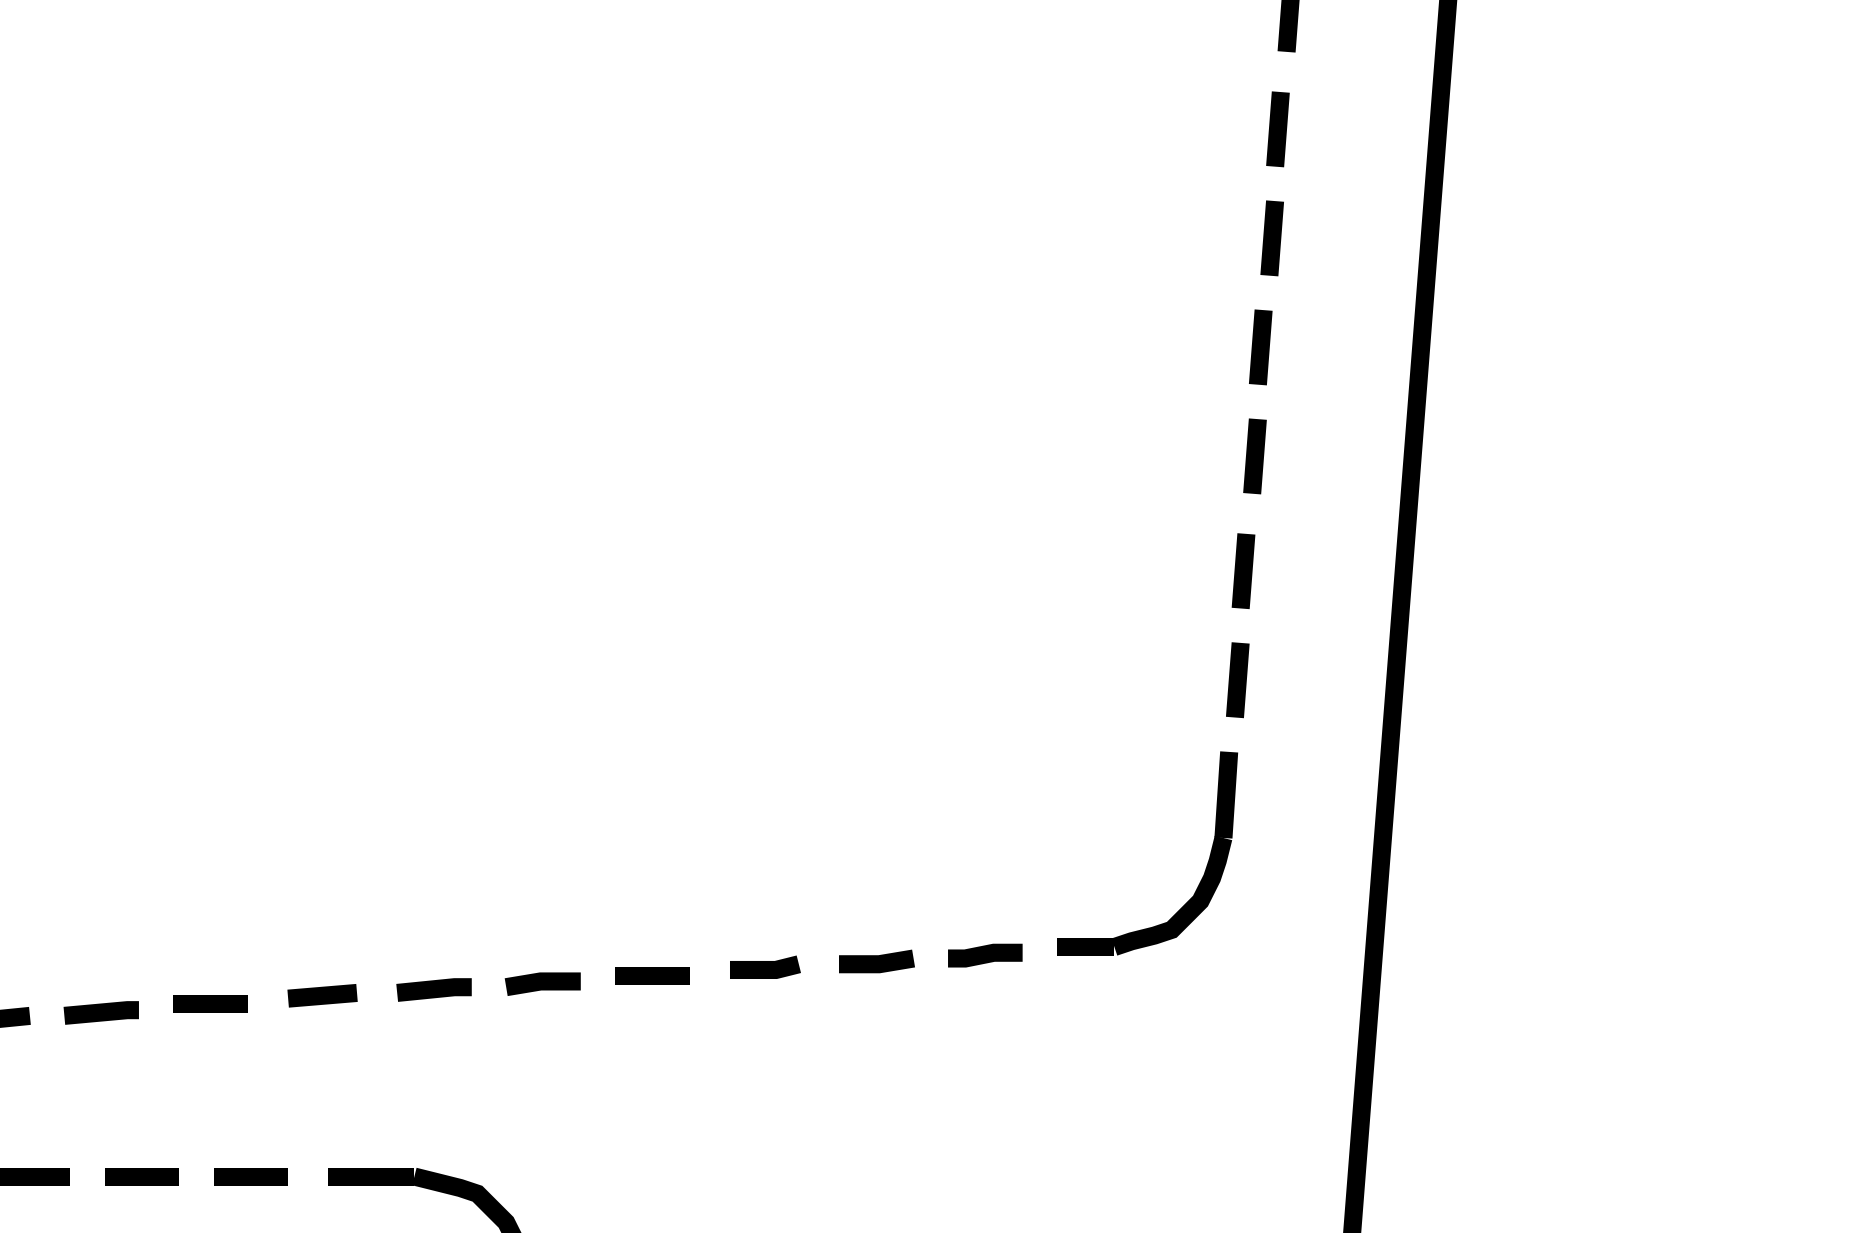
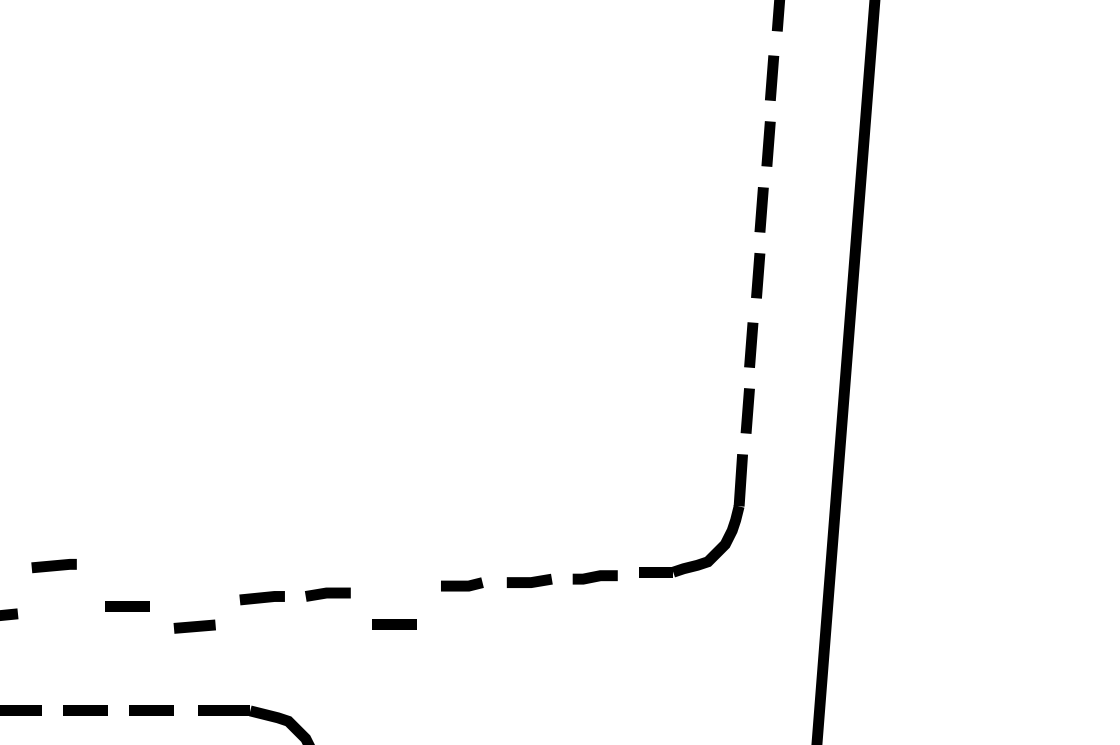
line: (653, 975) -> (394, 624), moved
line: (322, 995) -> (194, 626), moved
line: (100, 1013) -> (53, 566), moved

